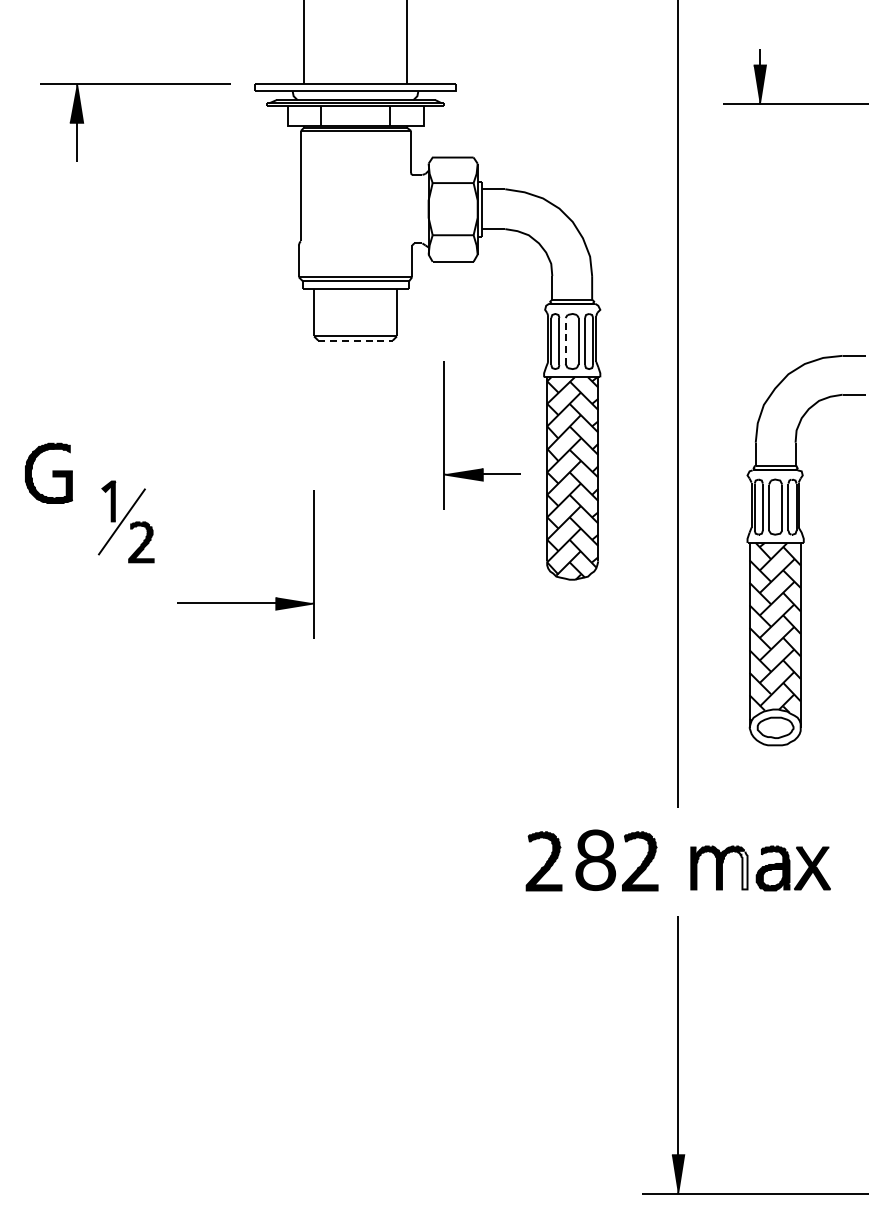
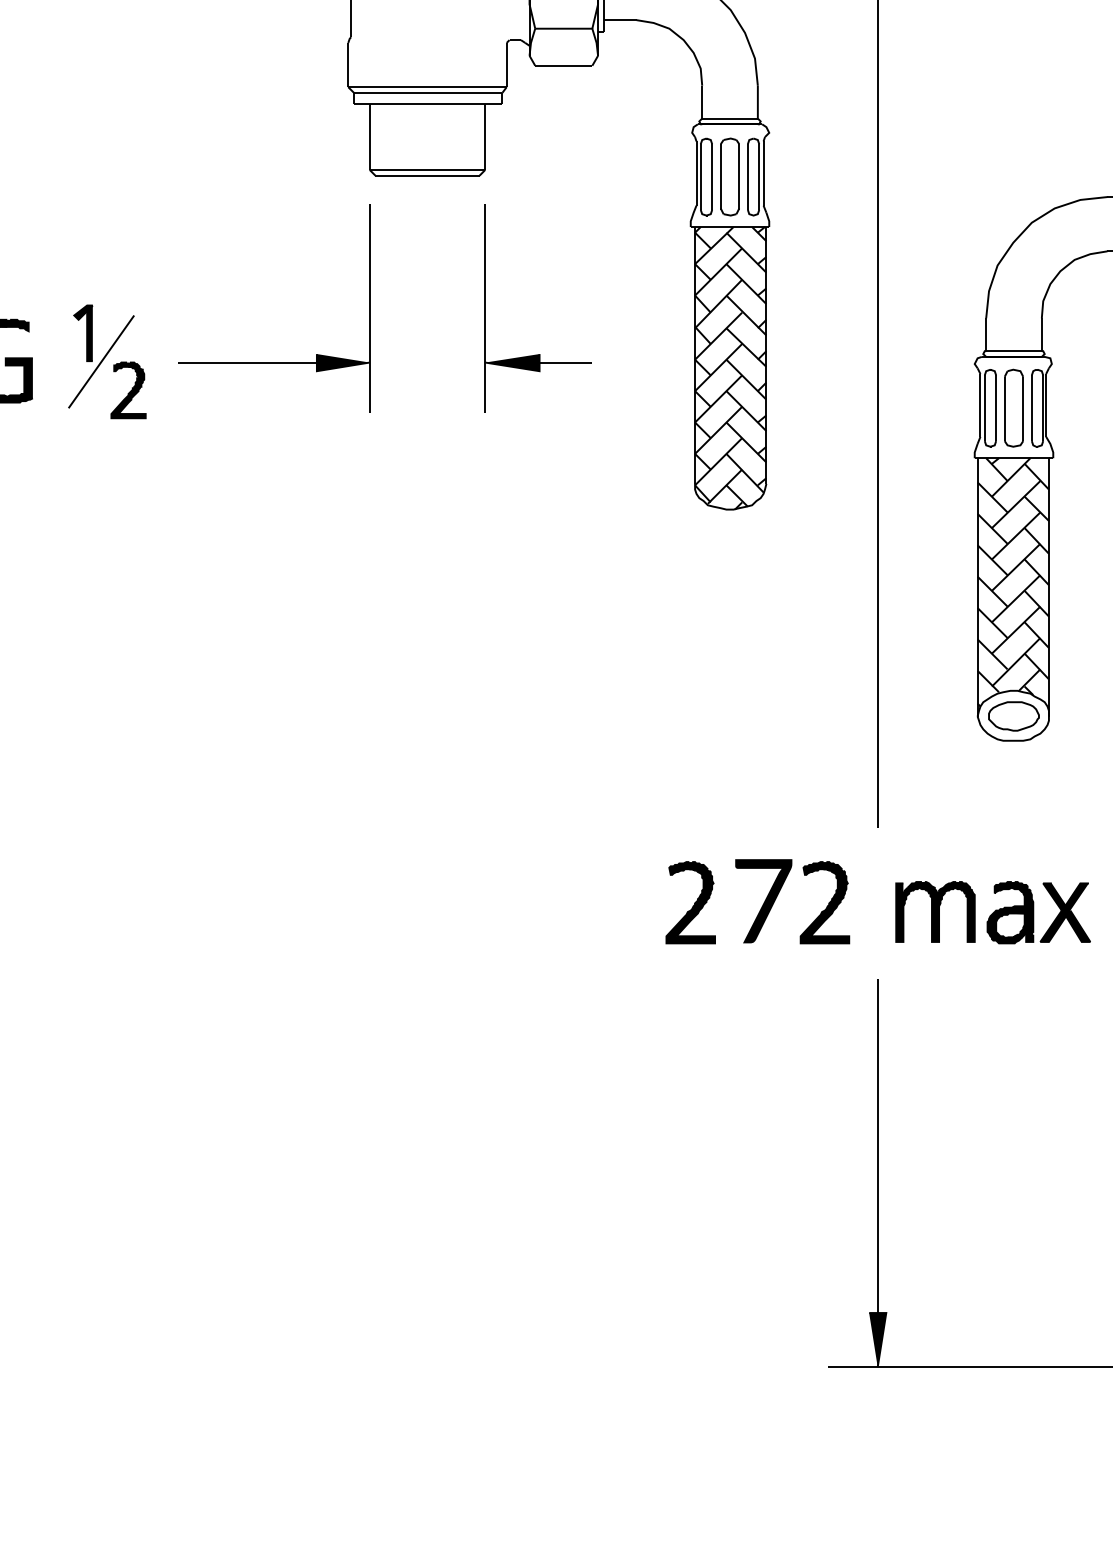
line: (356, 340) -> (428, 175), dashed -> solid
line: (565, 341) -> (720, 177), dashed -> solid
part: (481, 468) -> (537, 354), moved
part: (126, 521) -> (107, 361), moved
part: (245, 602) -> (273, 361), moved
text: (595, 860) -> (762, 901), 8 -> 7
fill: (740, 869) -> (964, 914), added

